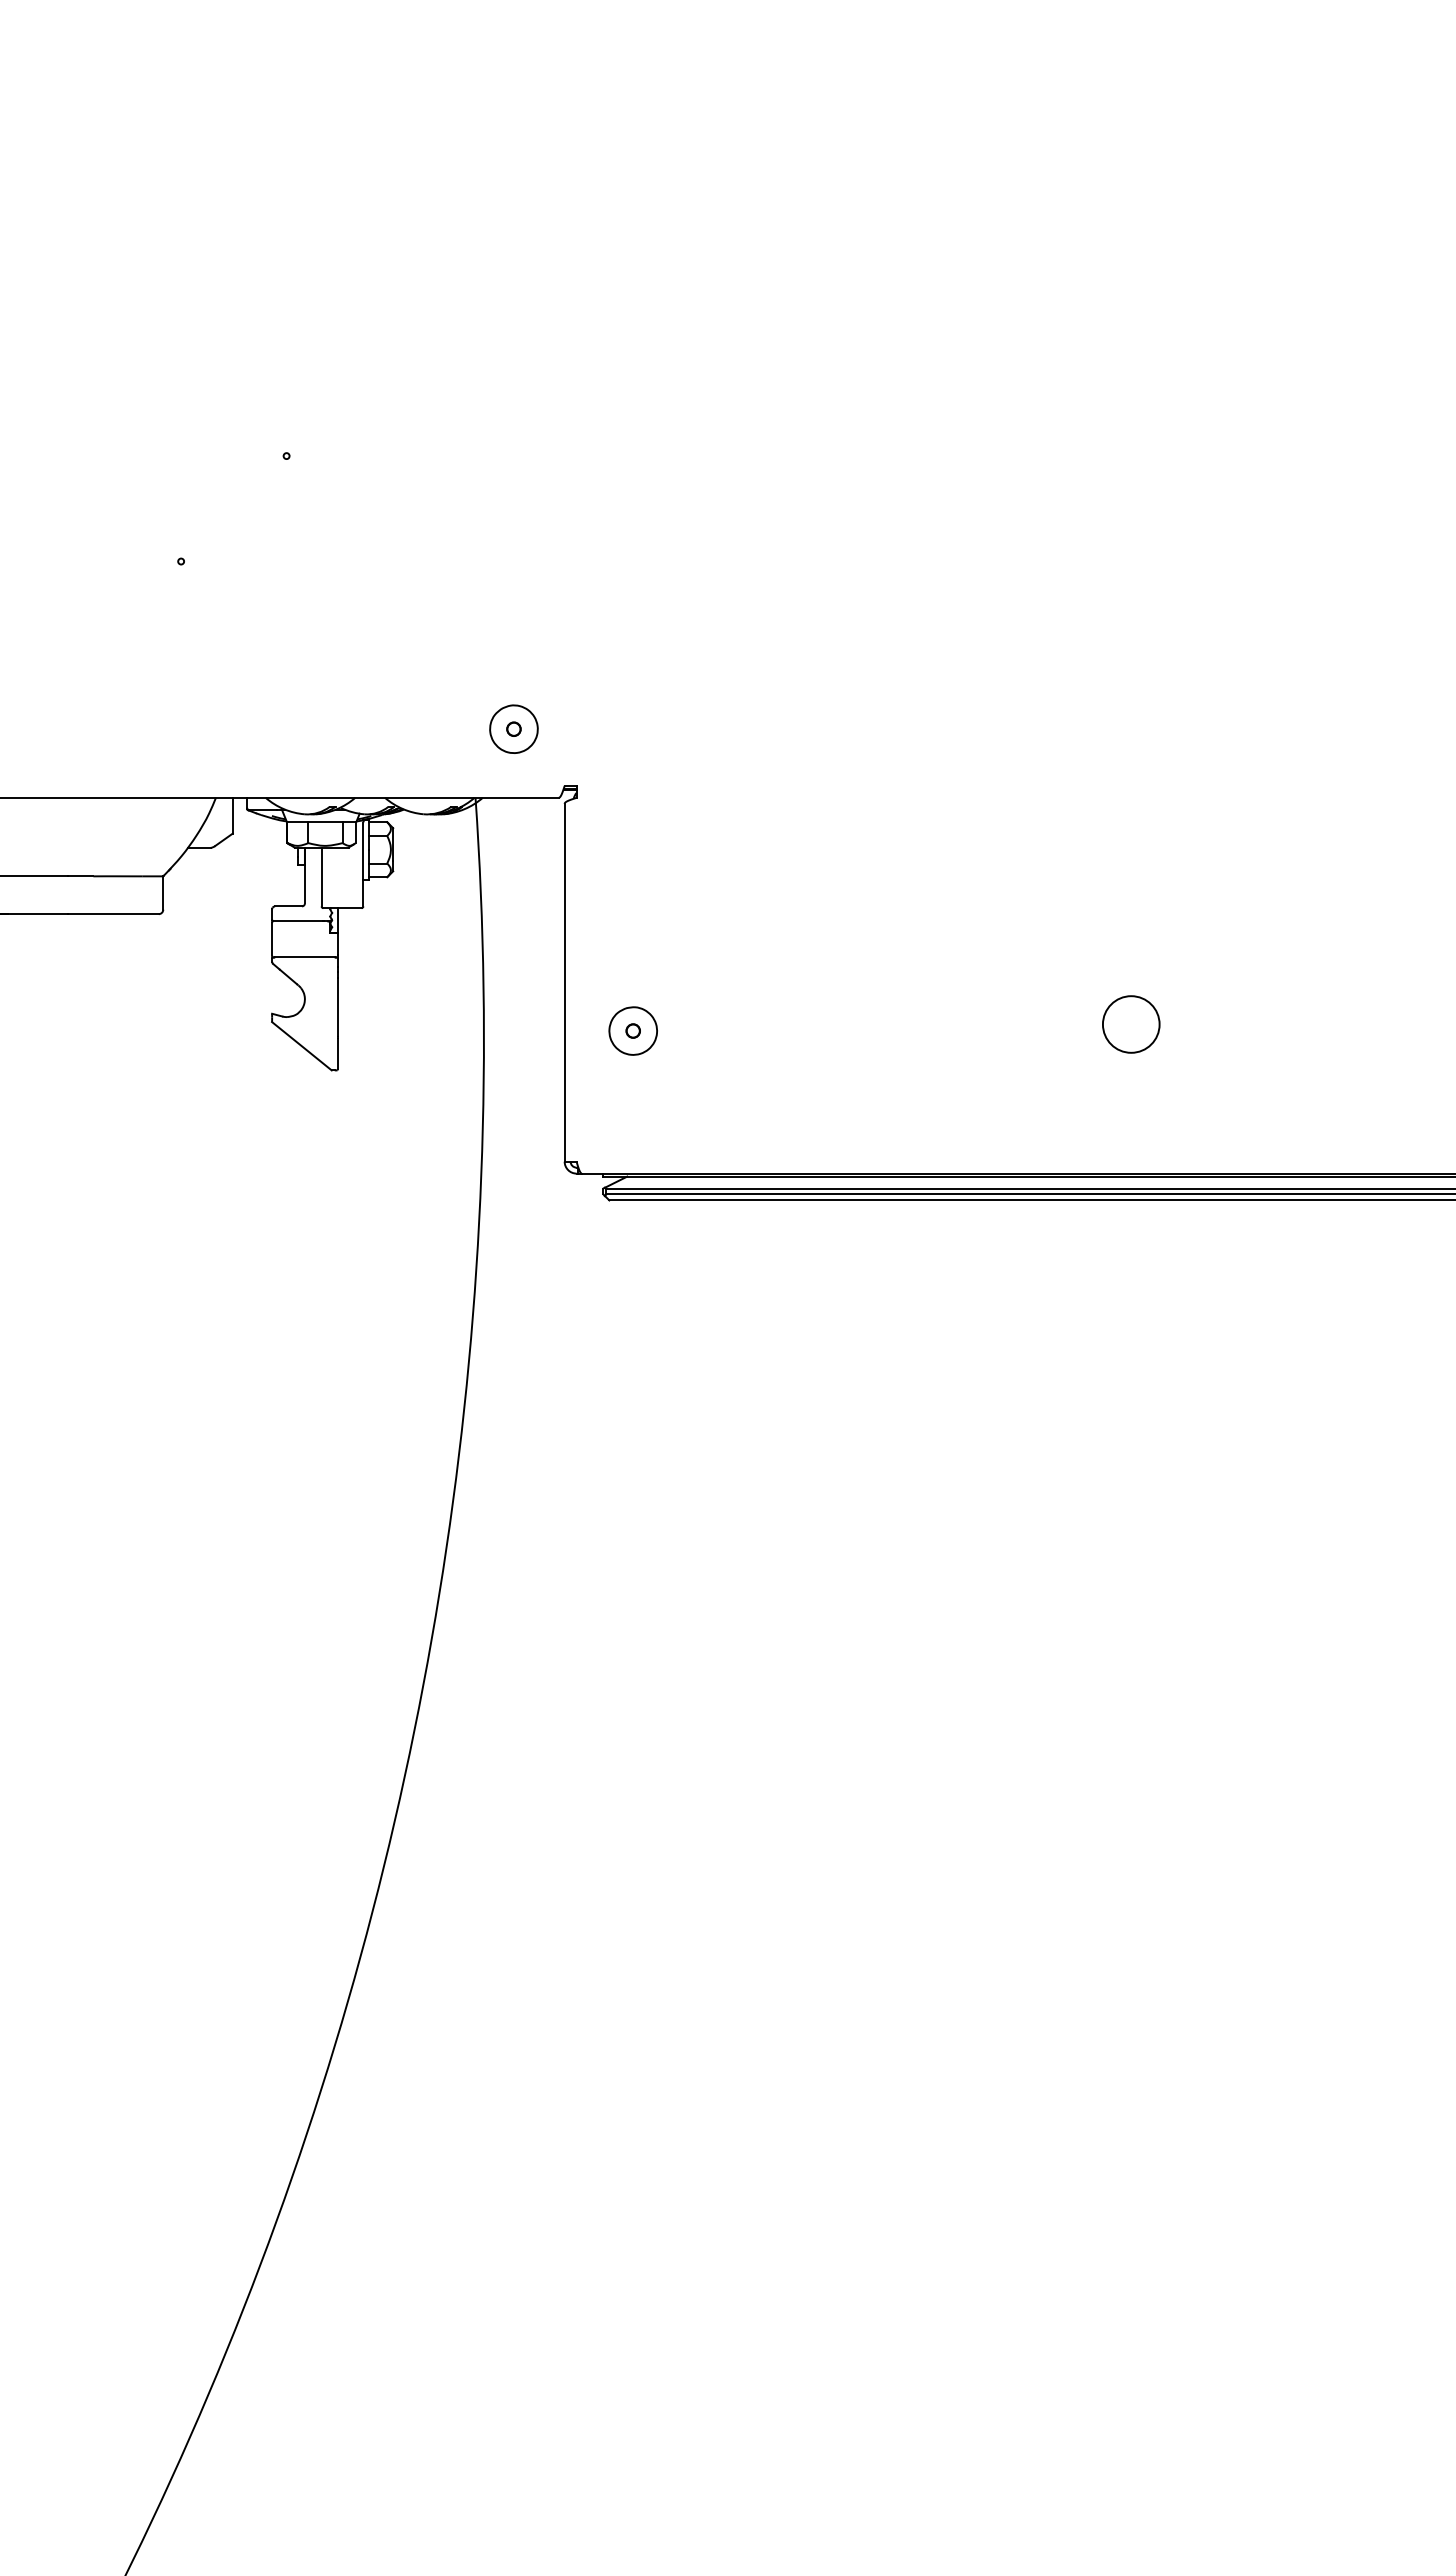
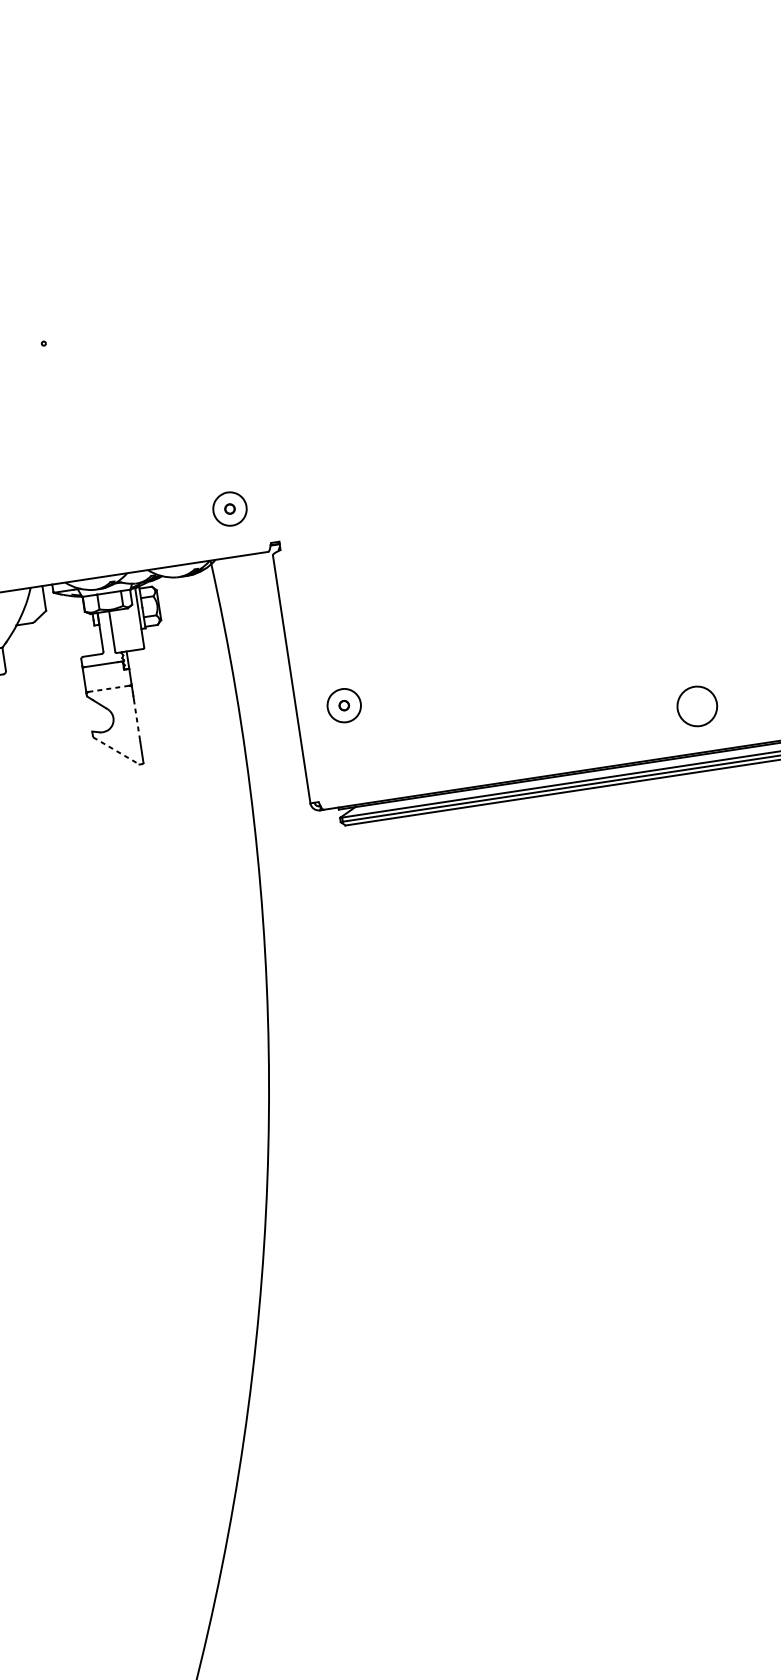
line: (304, 957) -> (108, 689), solid -> dashed
line: (337, 1007) -> (136, 720), solid -> dashed
circle: (1131, 1024) -> (697, 706), moved
line: (302, 1046) -> (116, 751), solid -> dashed

